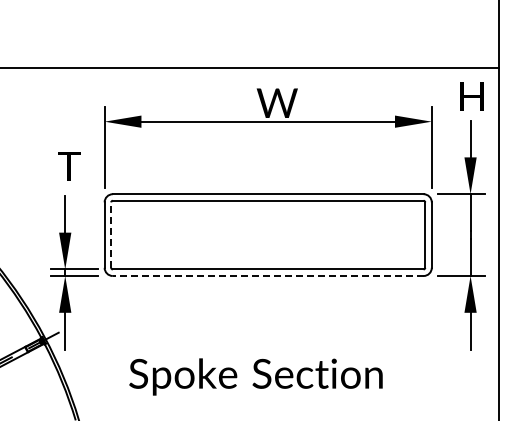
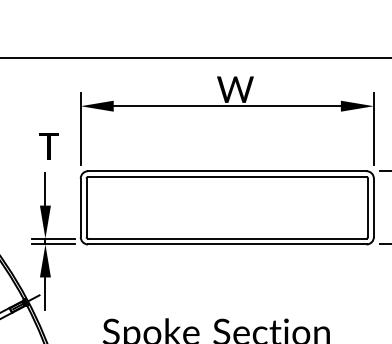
line: (111, 235) -> (86, 208), dashed -> solid
line: (267, 276) -> (226, 244), dashed -> solid

